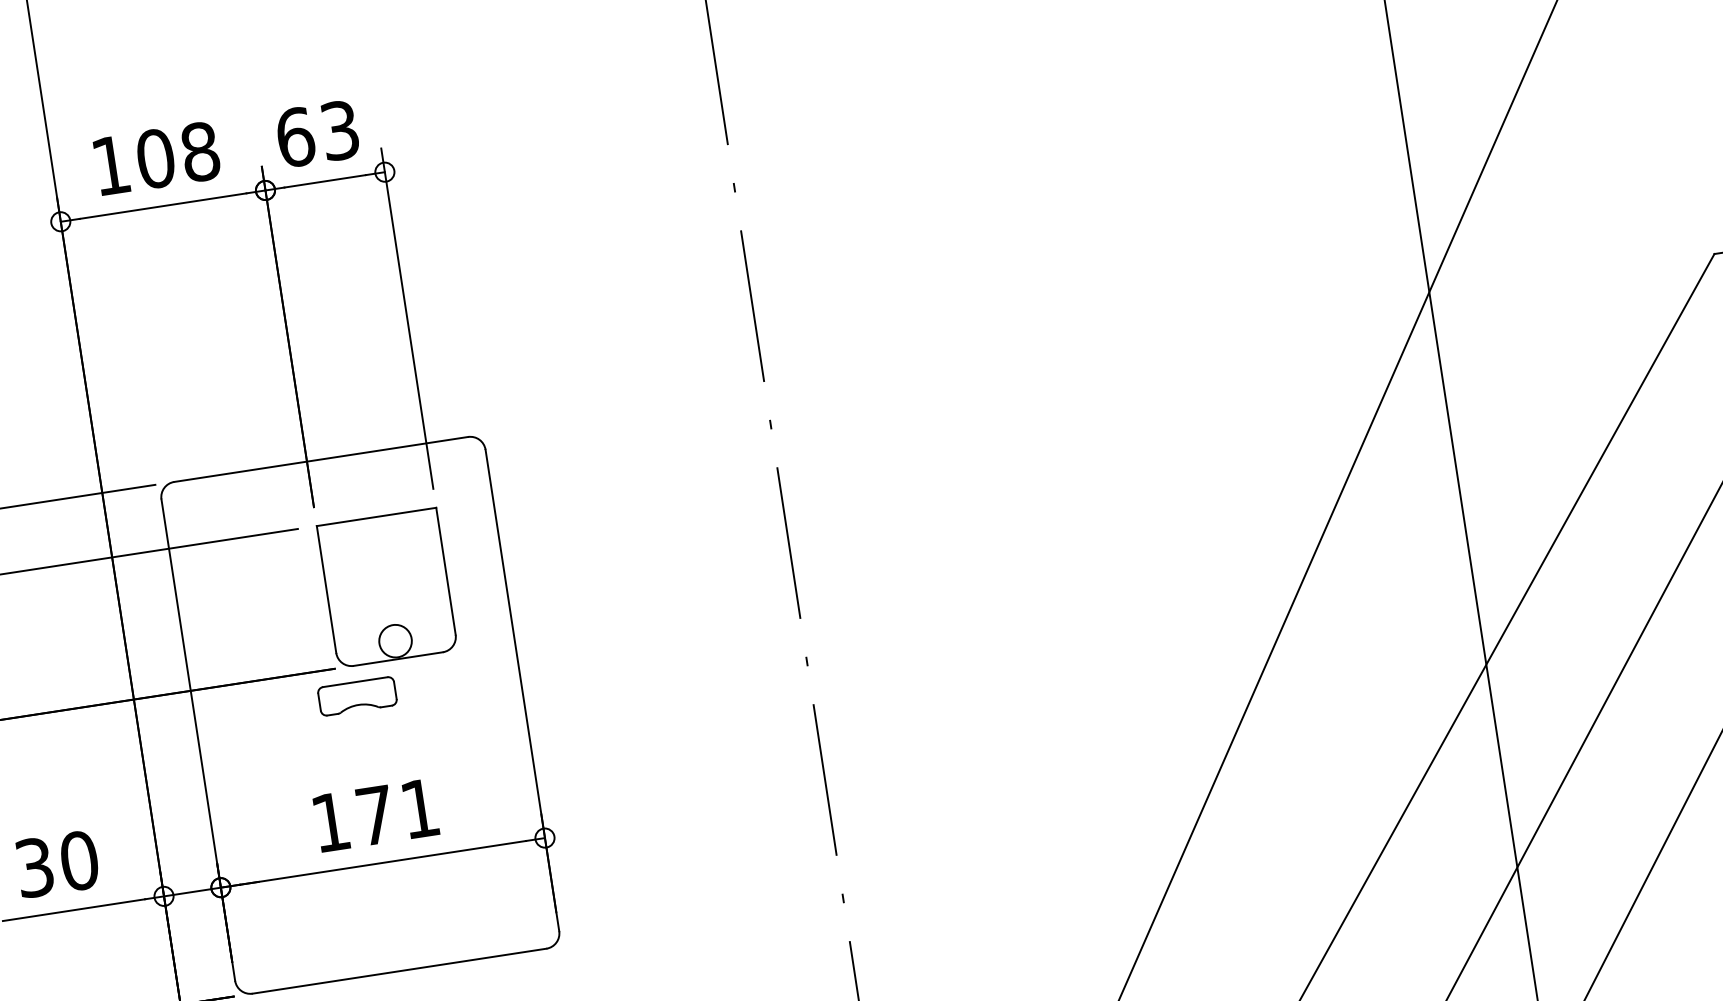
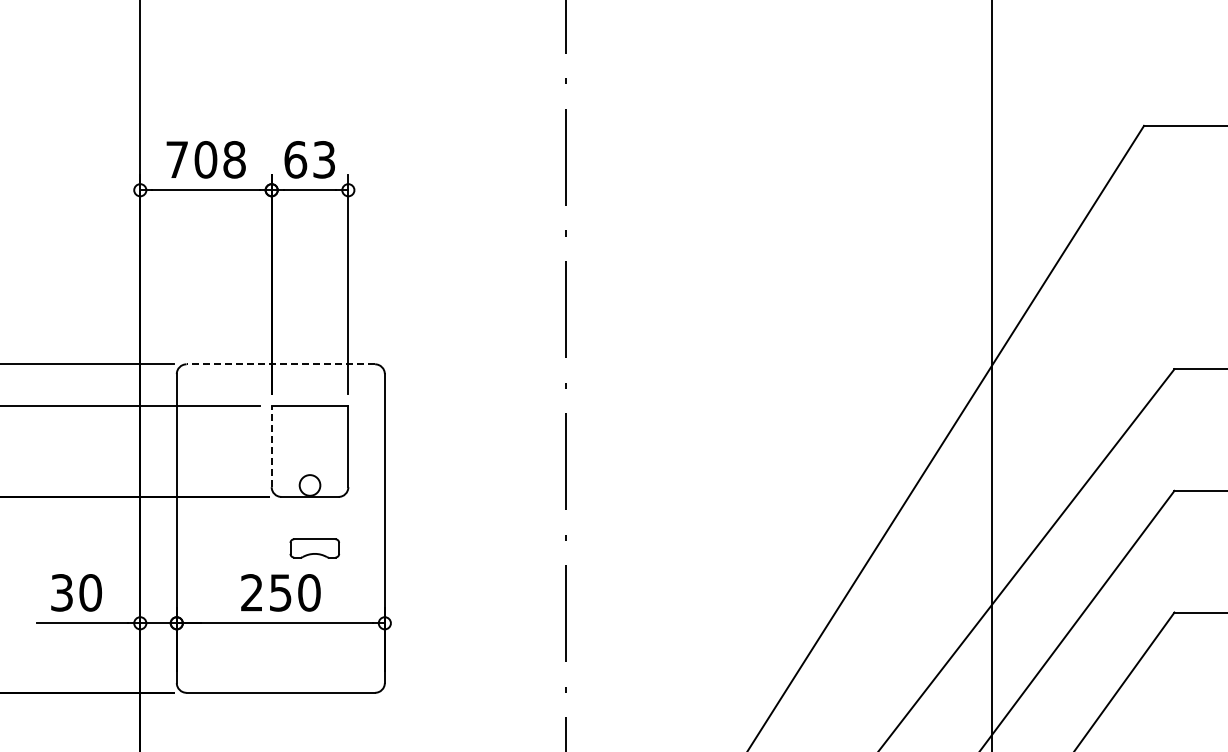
text: (109, 165) -> (176, 159), 108 -> 708
line: (320, 459) -> (280, 364), solid -> dashed
line: (326, 589) -> (271, 446), solid -> dashed
part: (356, 696) -> (314, 548), moved
text: (375, 814) -> (280, 592), 171 -> 250

